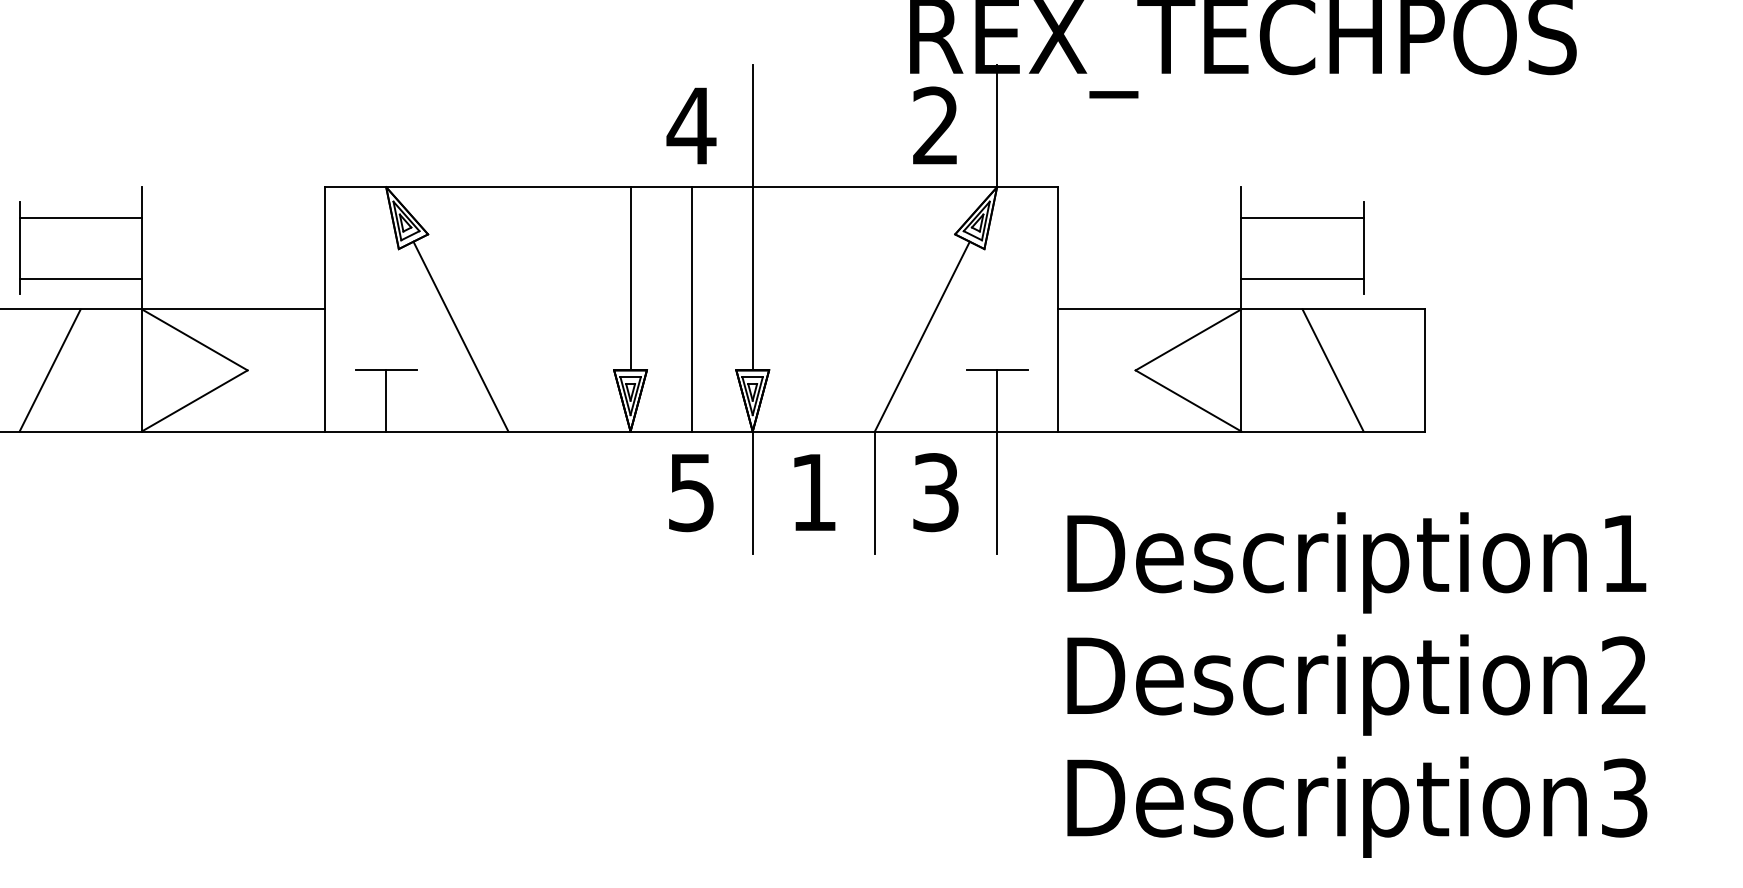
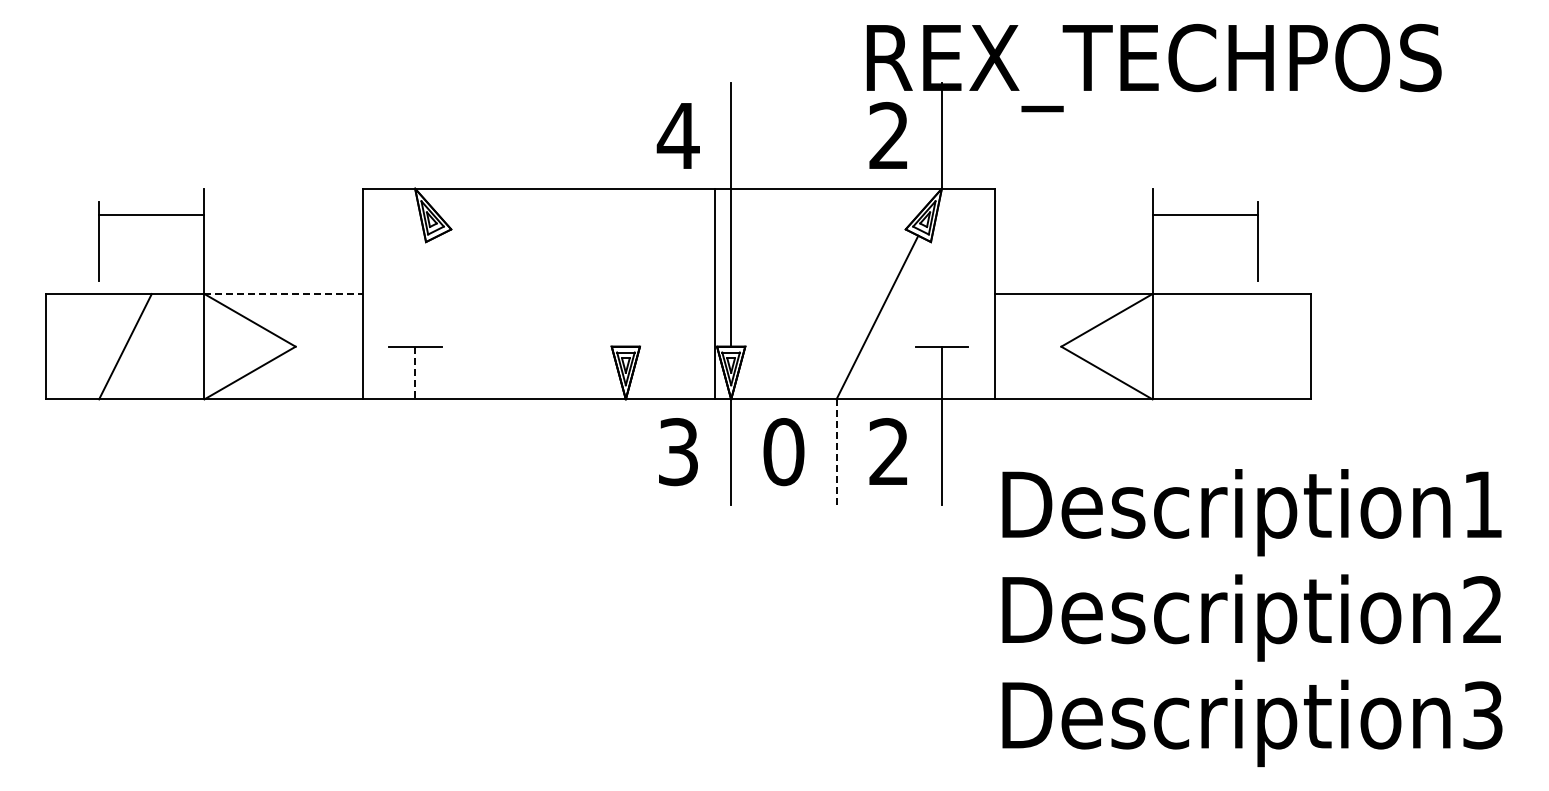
line: (80, 278) -> (151, 267), removed
line: (630, 278) -> (625, 267), removed
line: (1301, 278) -> (1204, 267), removed
line: (691, 308) -> (714, 293), moved
line: (233, 309) -> (283, 294), solid -> dashed
line: (460, 336) -> (479, 317), removed
line: (1332, 370) -> (1231, 346), removed
line: (386, 401) -> (415, 373), solid -> dashed
text: (691, 491) -> (678, 451), 5 -> 3
text: (813, 493) -> (783, 452), 1 -> 0
line: (874, 493) -> (836, 452), solid -> dashed
text: (935, 493) -> (888, 452), 3 -> 2

